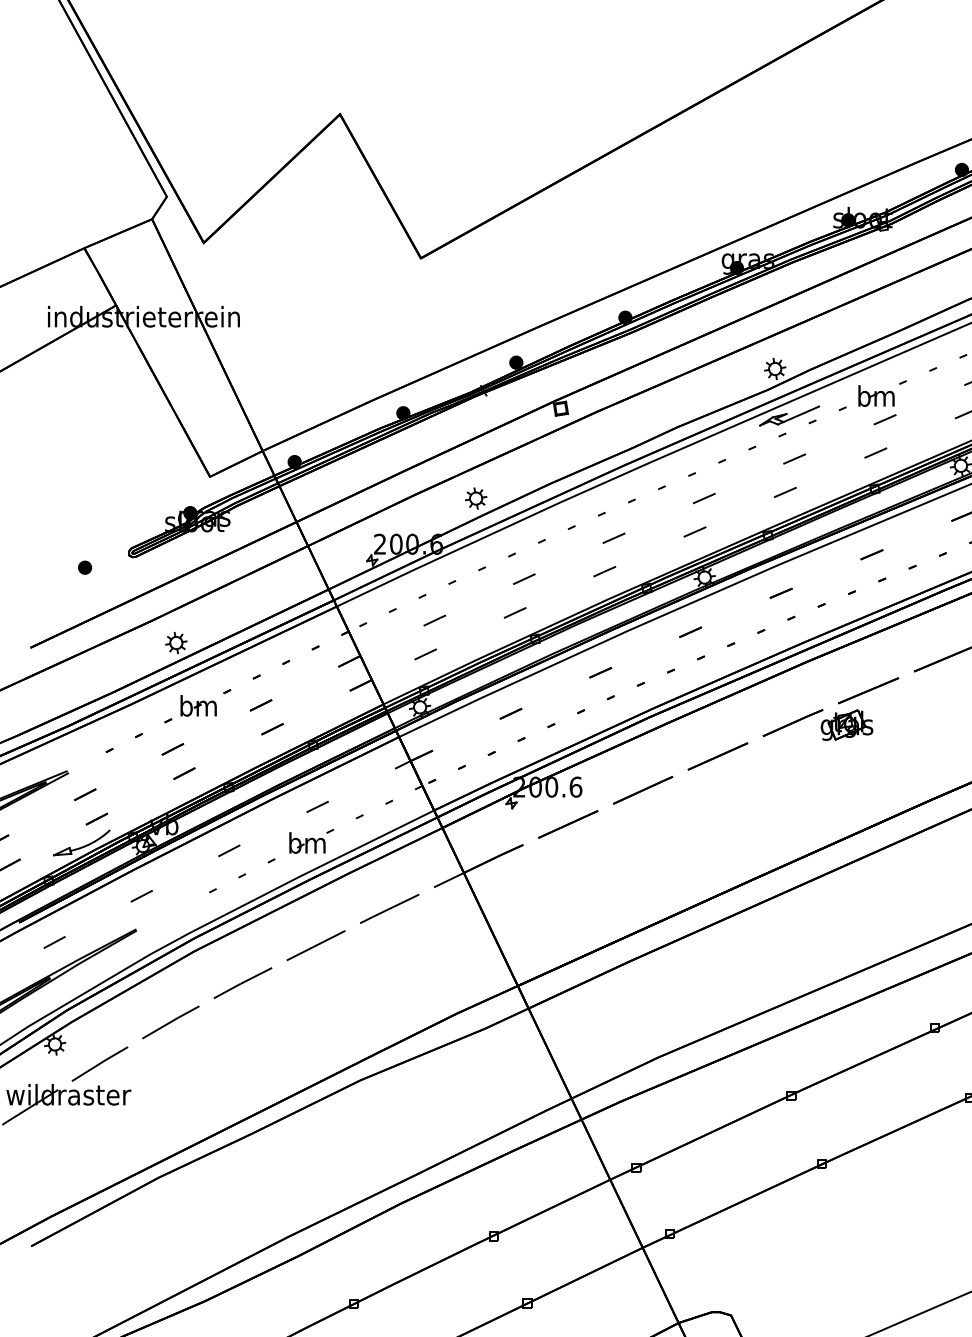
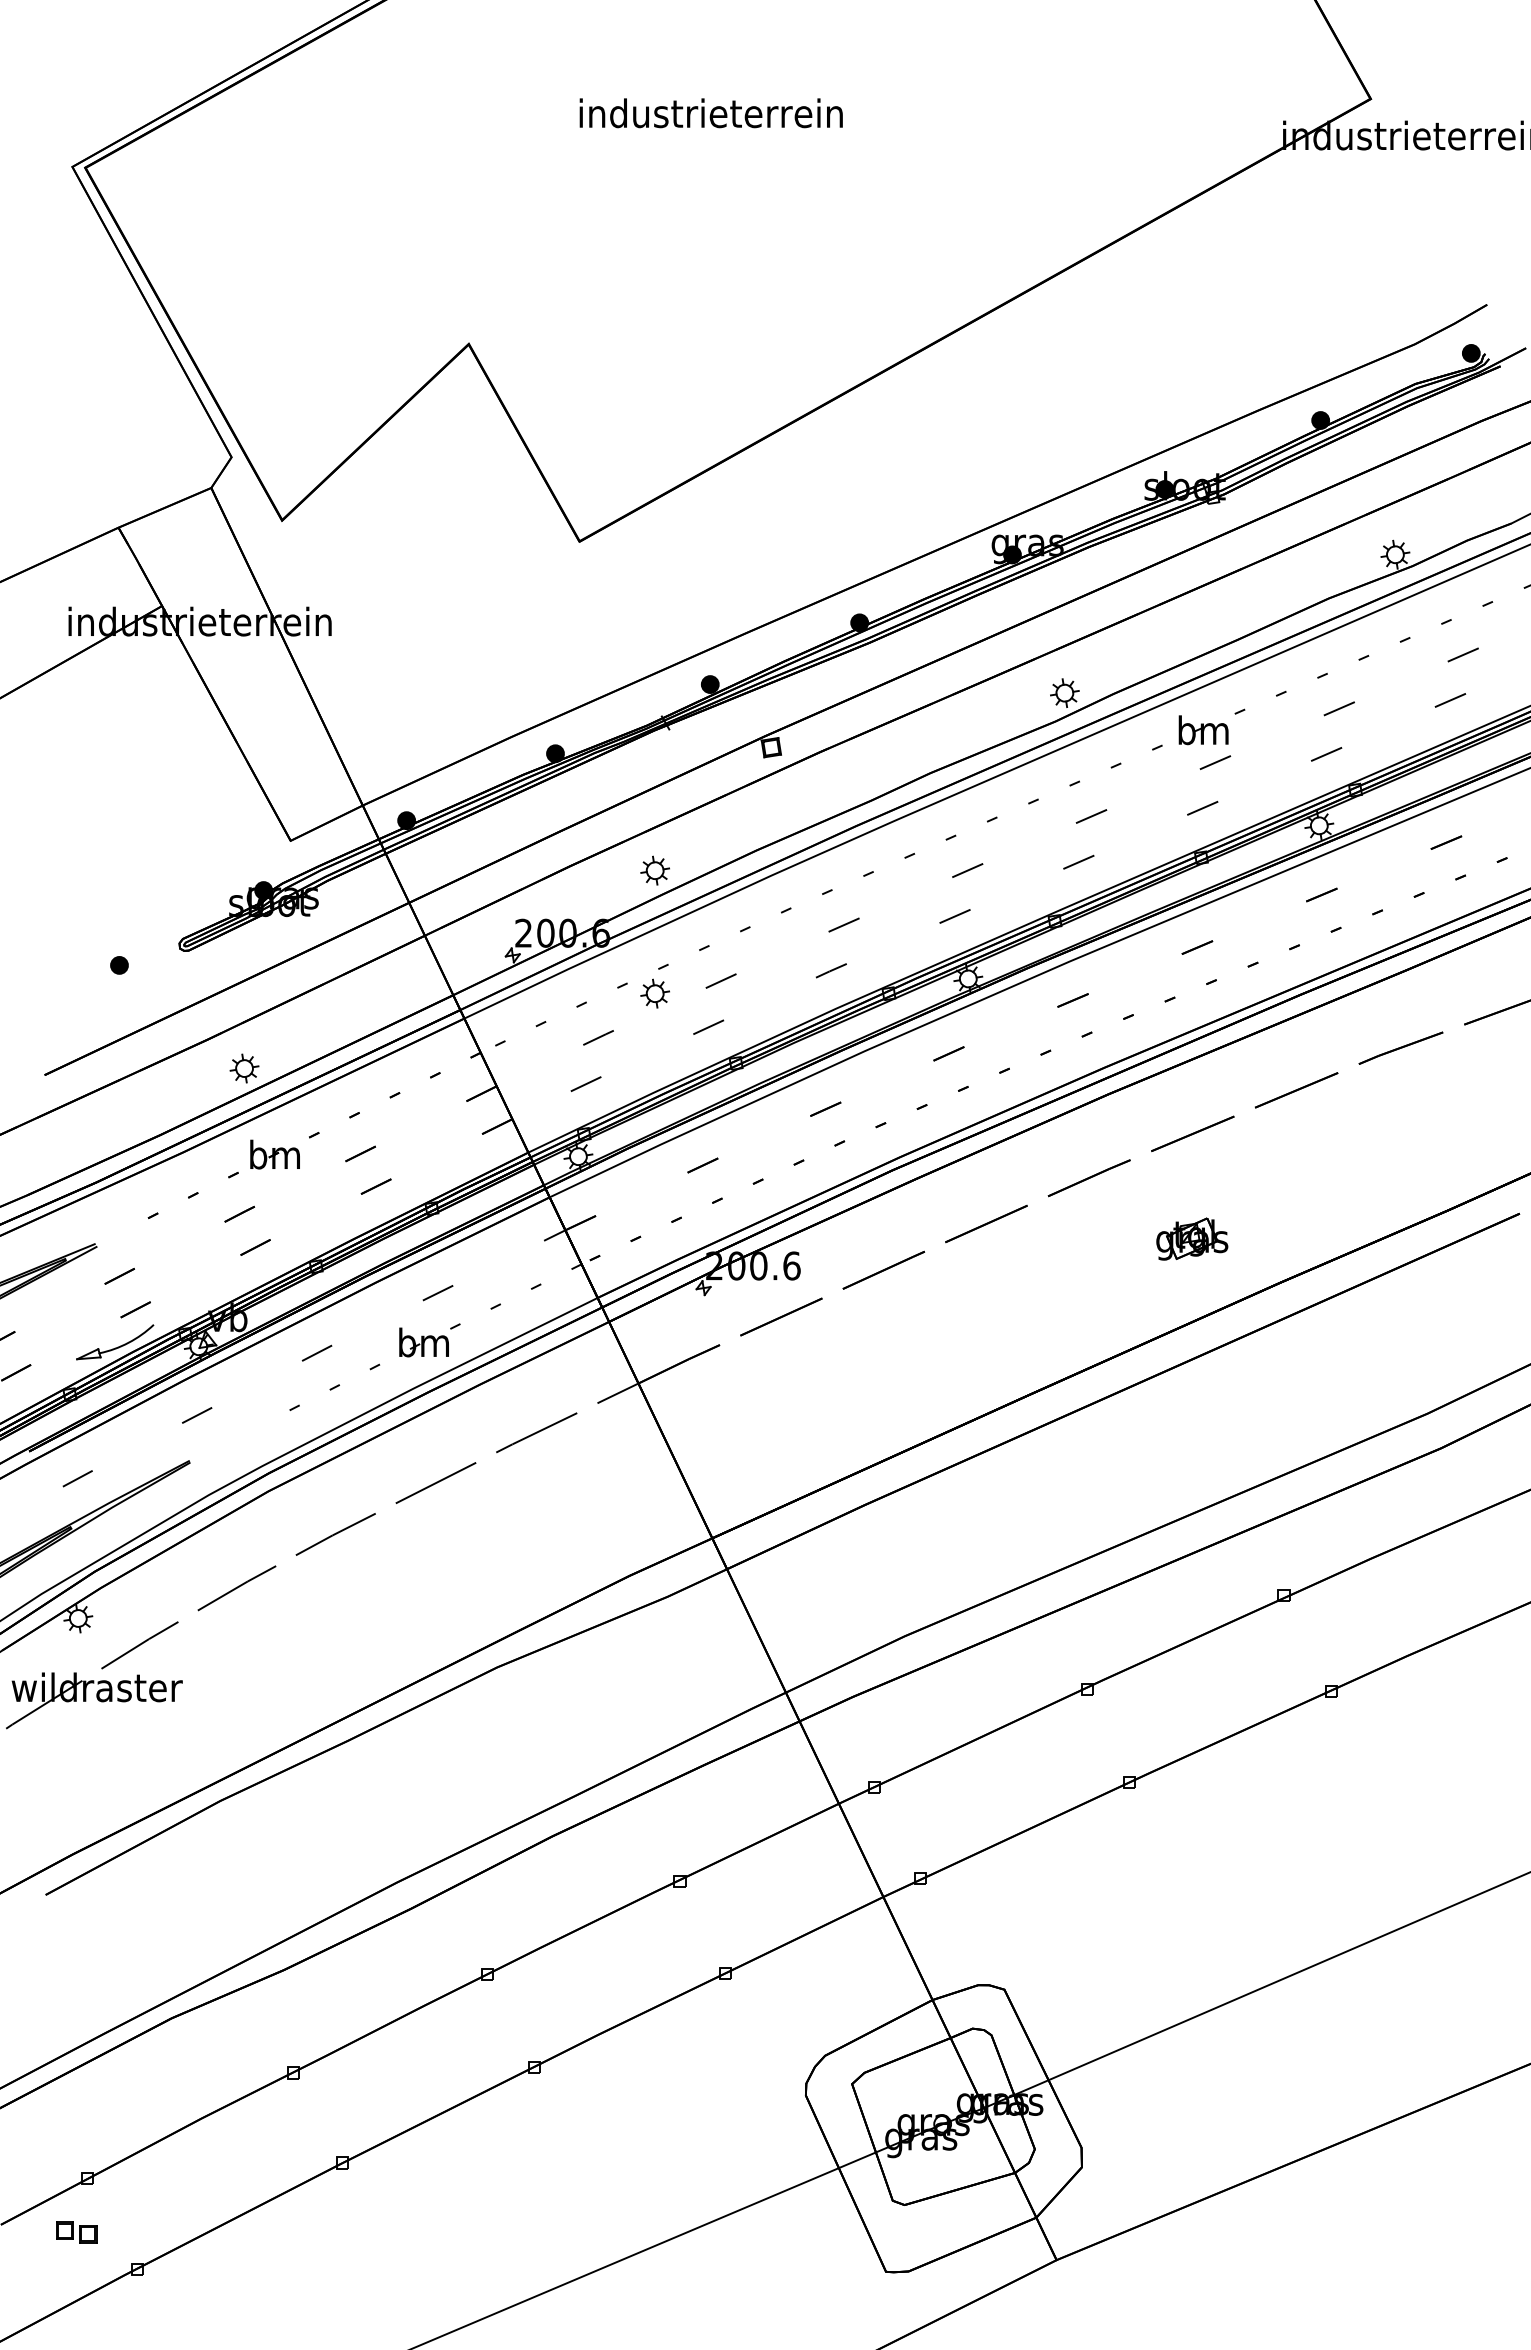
part: (789, 415) -> (1084, 757), removed
part: (475, 588) -> (654, 993), added
part: (847, 724) -> (1192, 1238), moved

